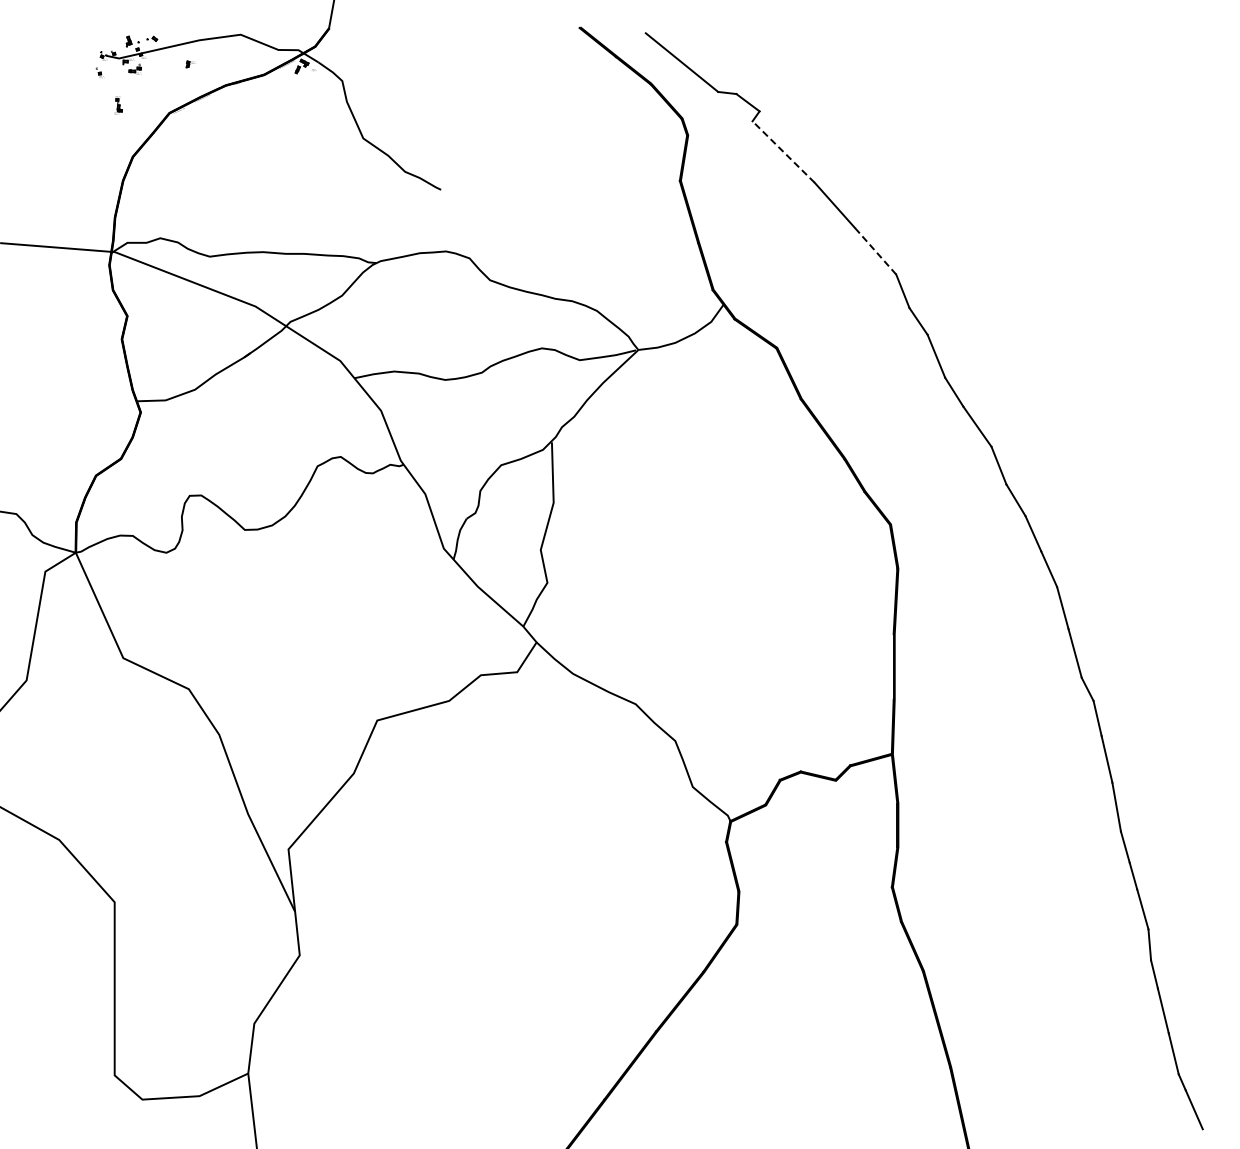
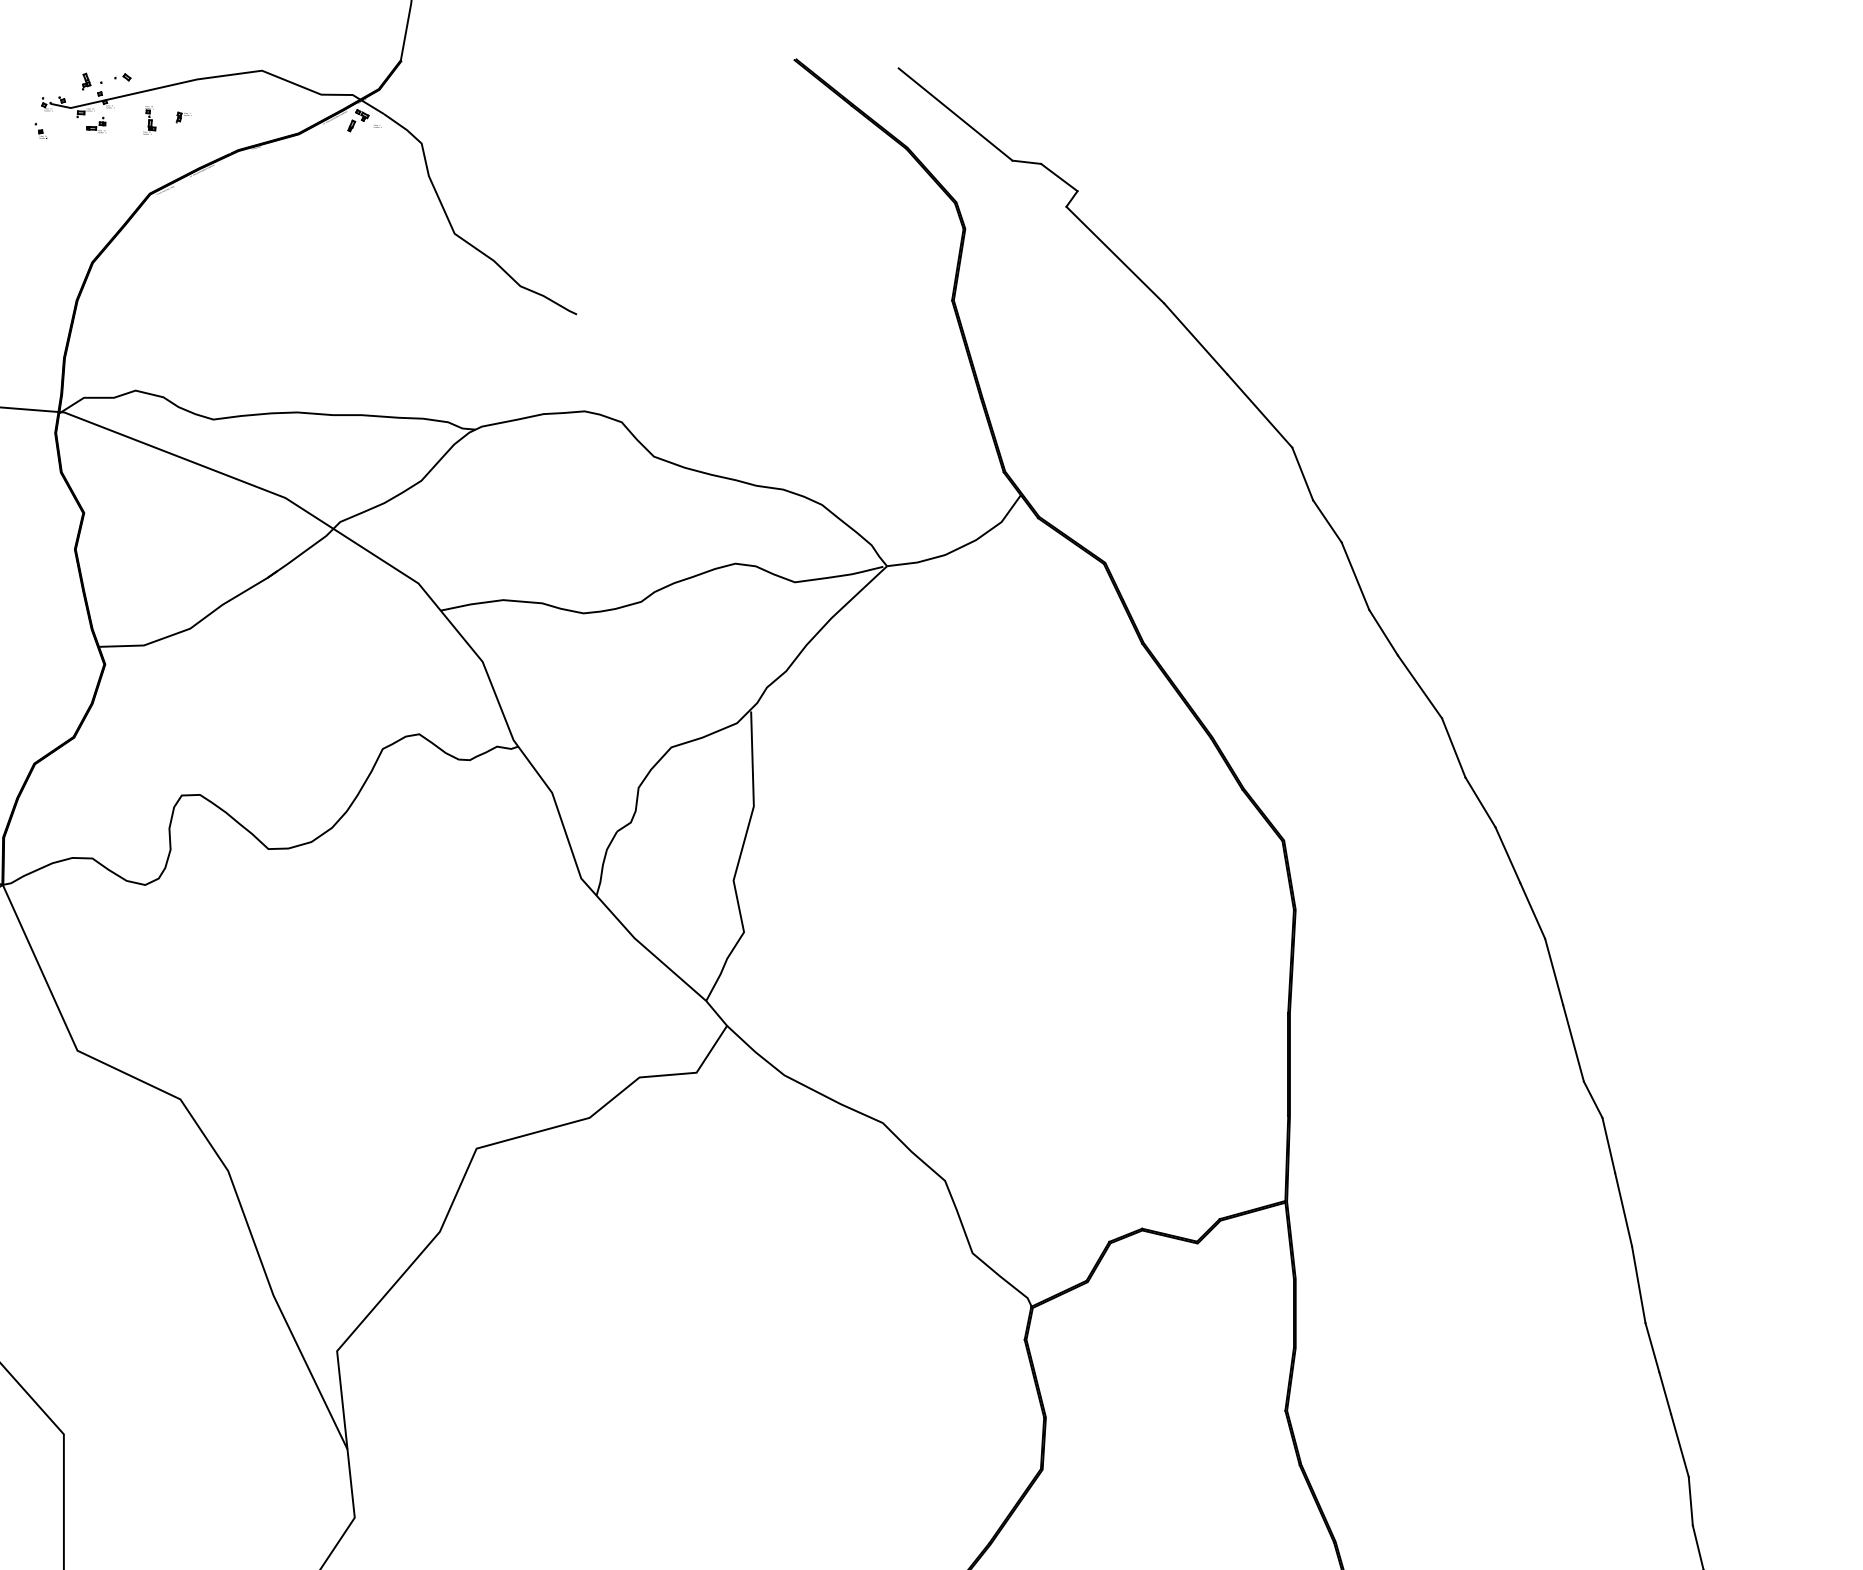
part: (118, 105) -> (150, 120), moved
line: (783, 152) -> (1115, 255), dashed -> solid
line: (875, 250) -> (1259, 409), dashed -> solid

